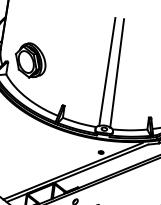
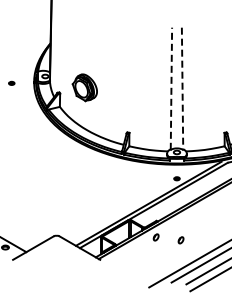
part: (30, 60) -> (84, 87), size x0.7
line: (107, 71) -> (171, 88), solid -> dashed
line: (117, 74) -> (182, 89), solid -> dashed

